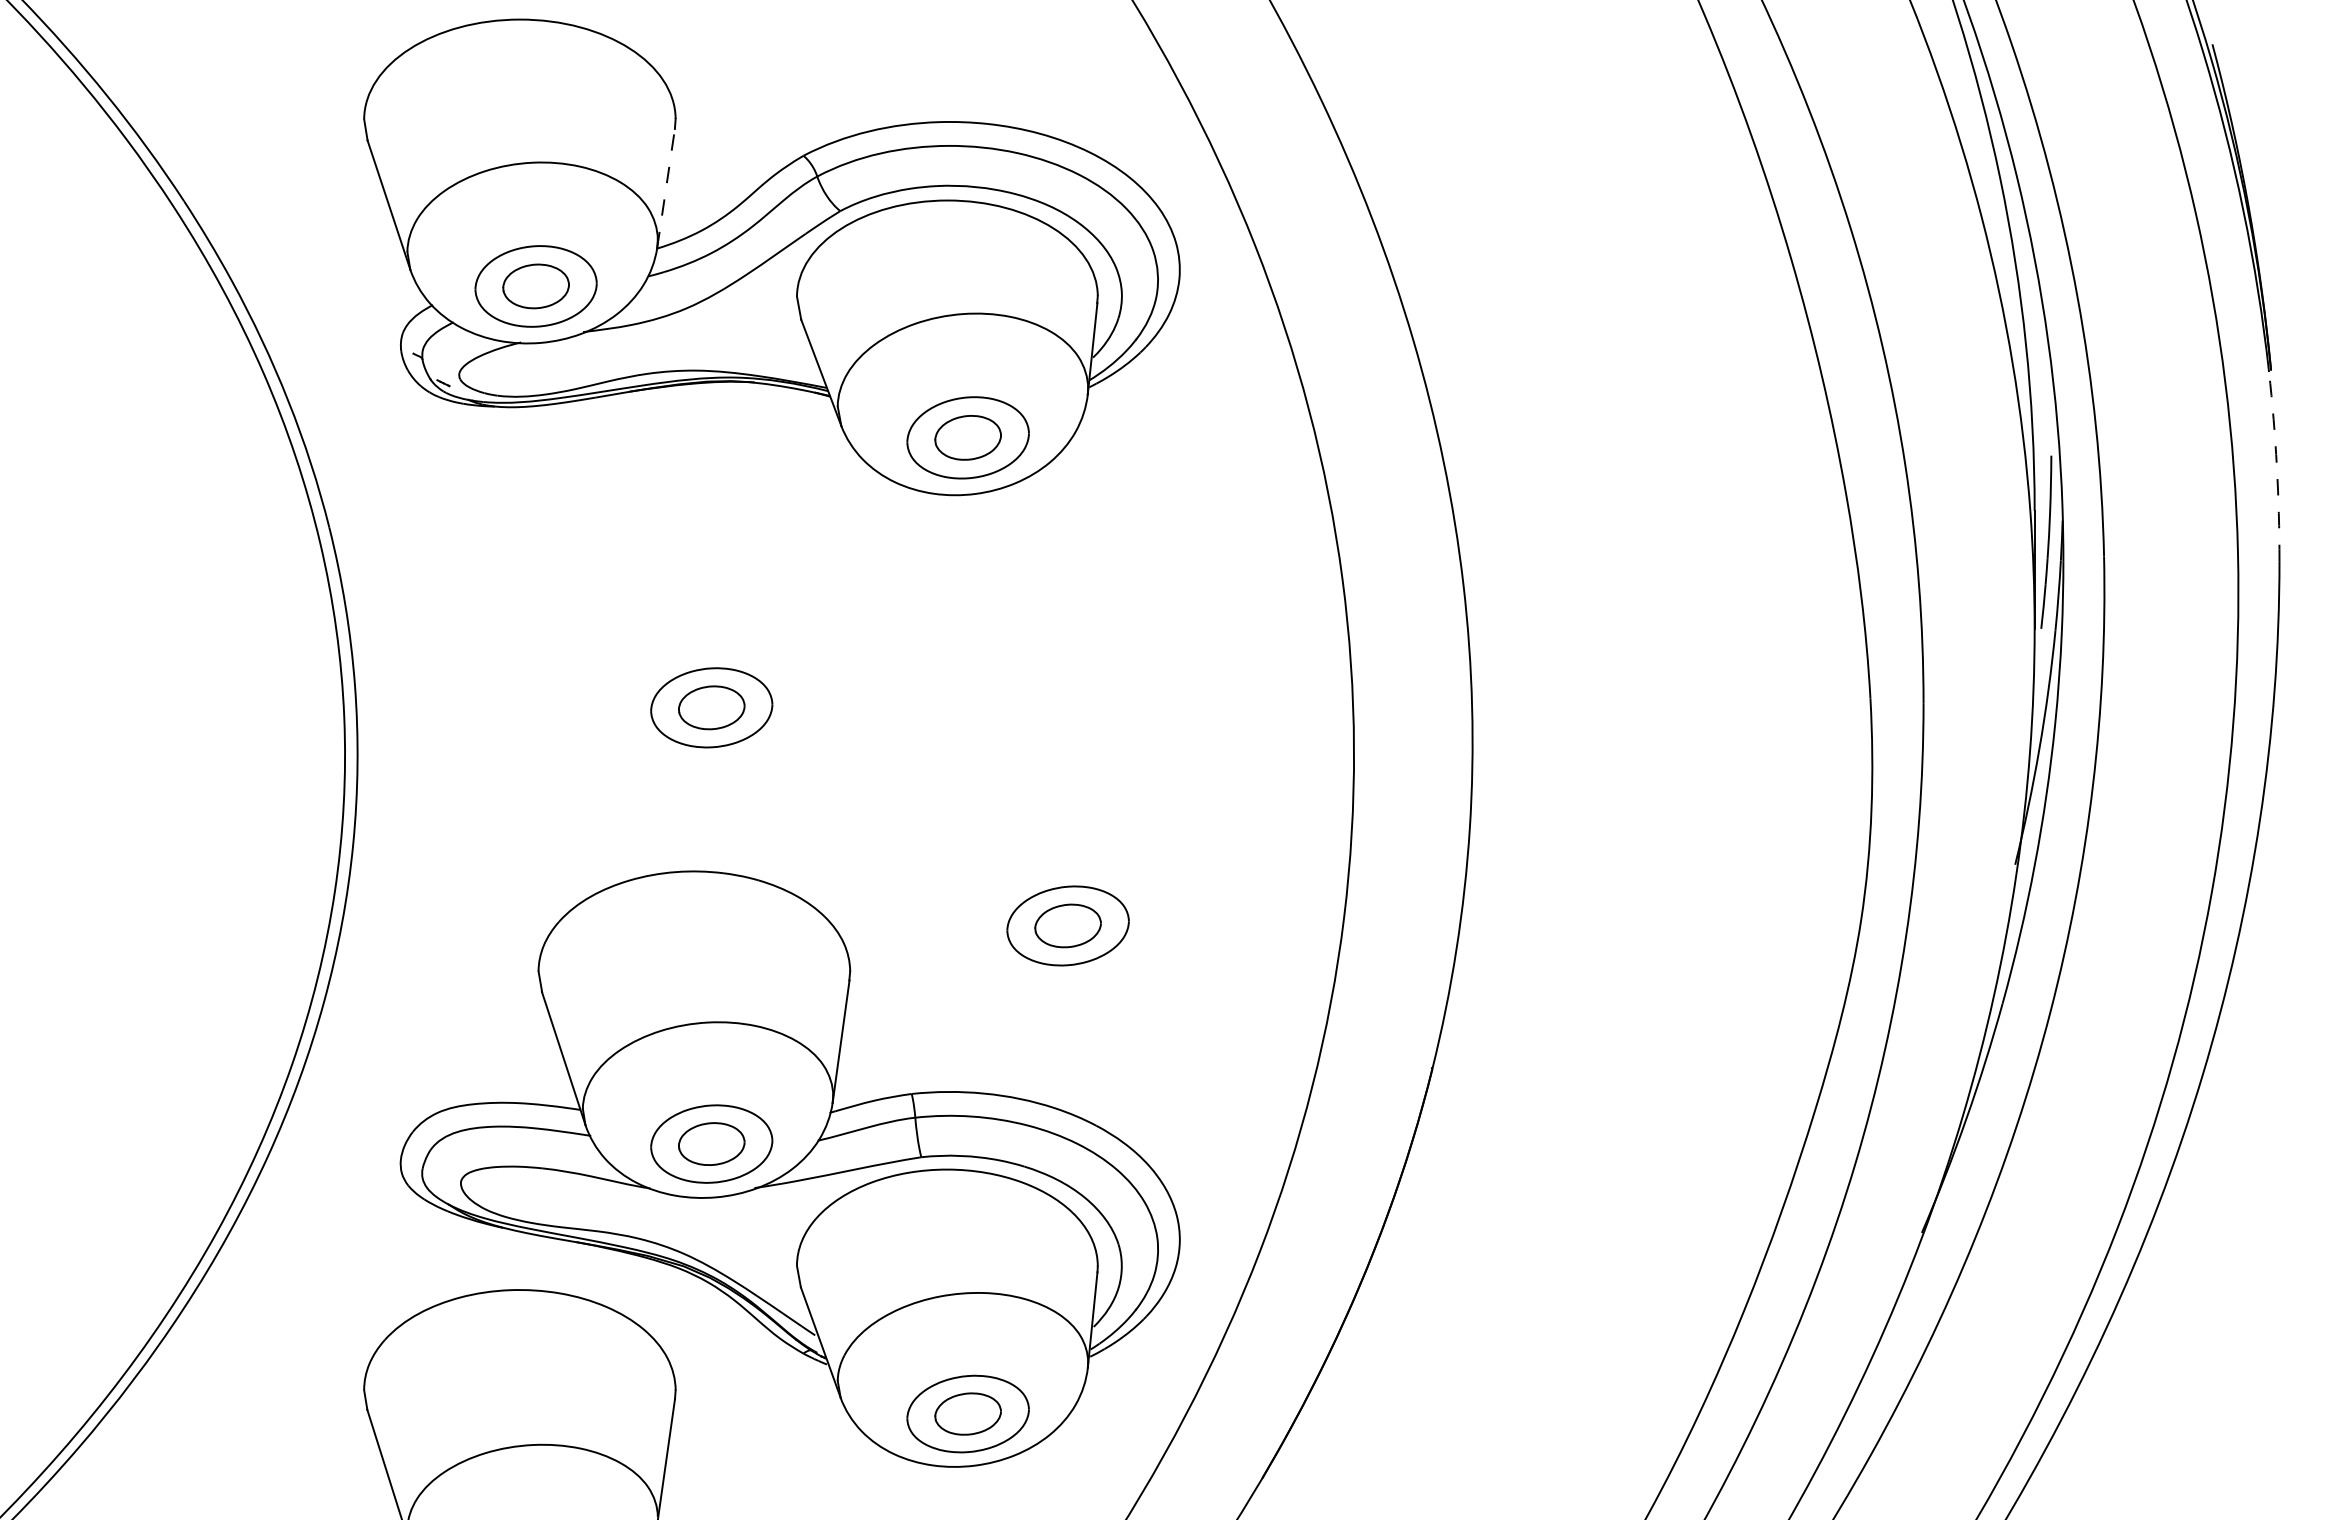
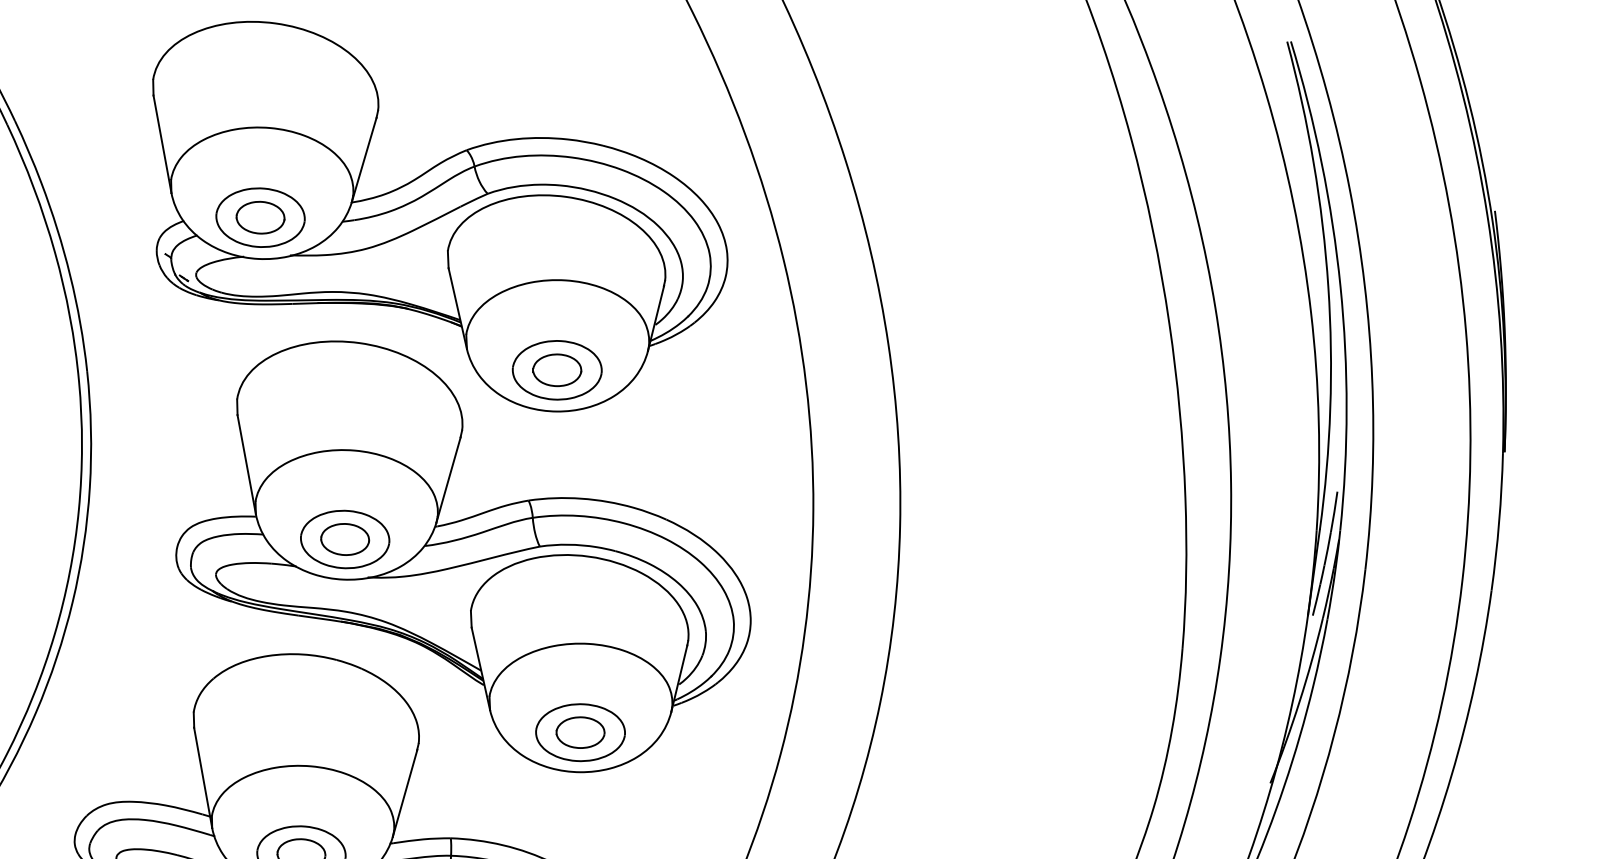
line: (666, 187) -> (364, 159), dashed -> solid
arc: (2276, 466) -> (1498, 522), dashed -> solid
part: (881, 709) -> (467, 557), added

